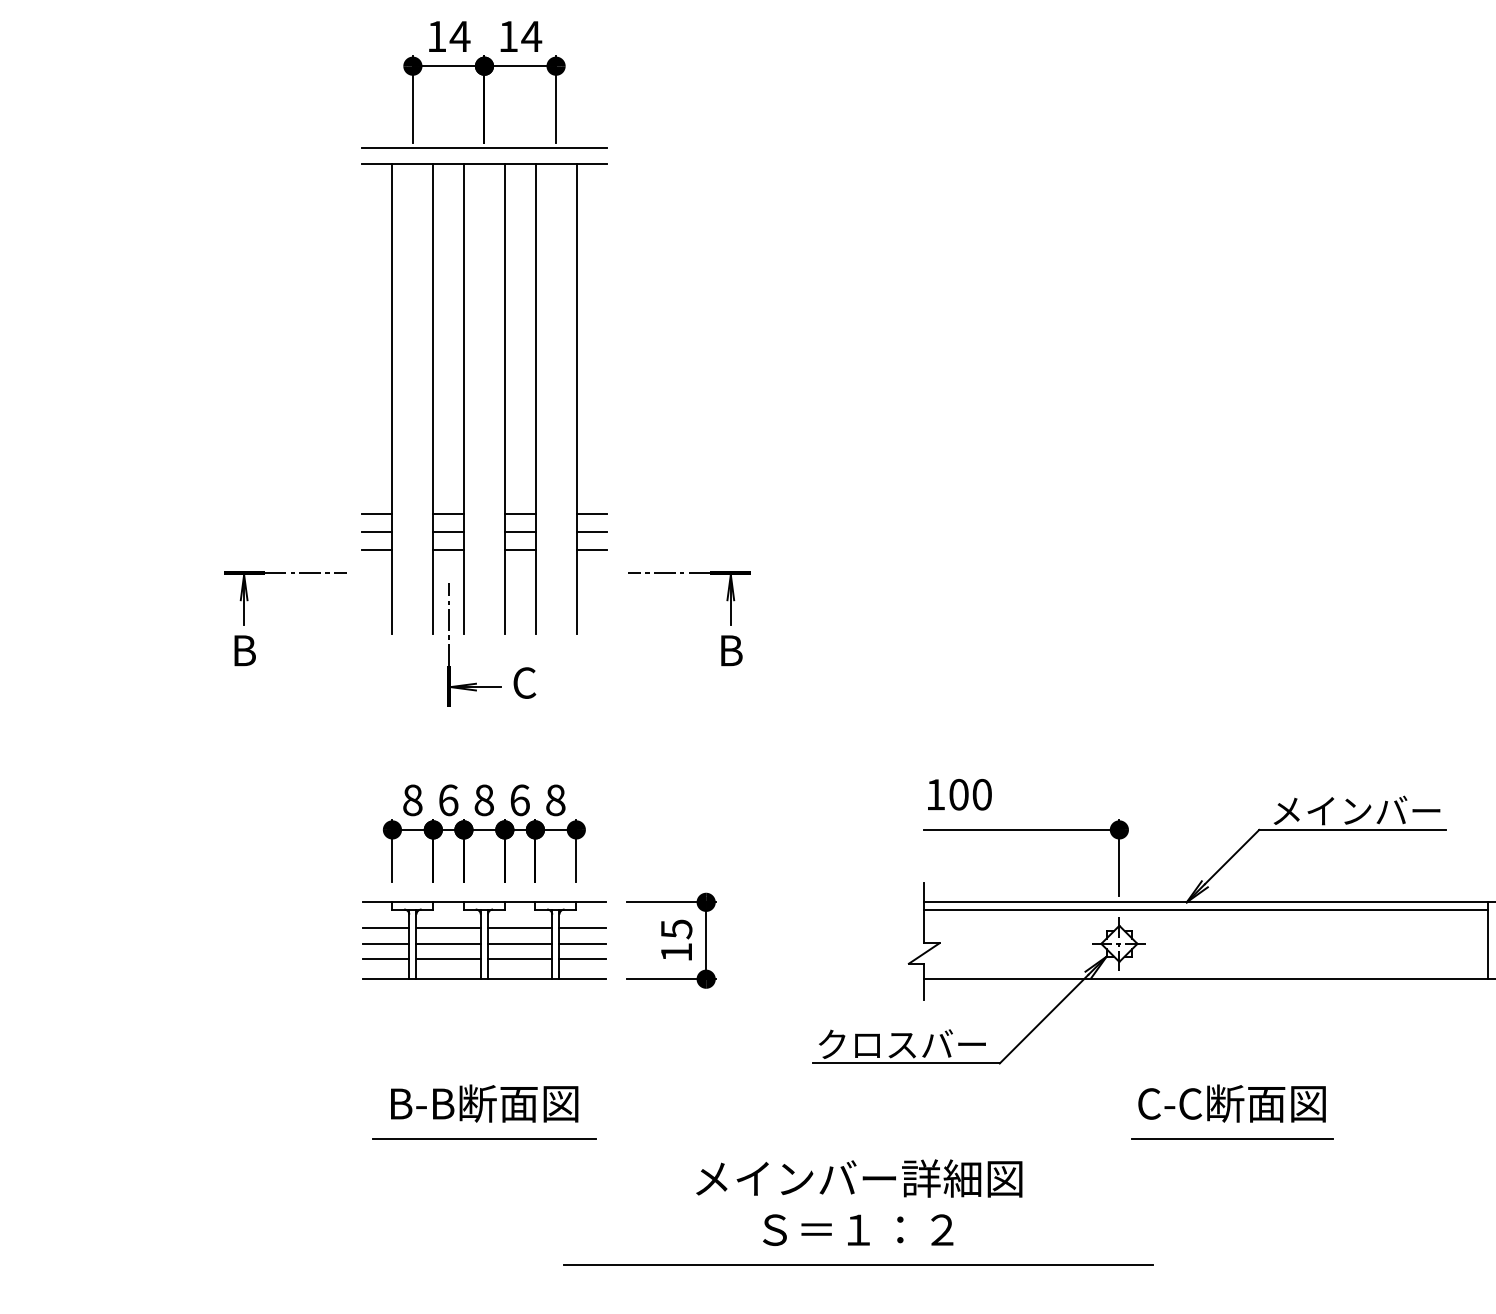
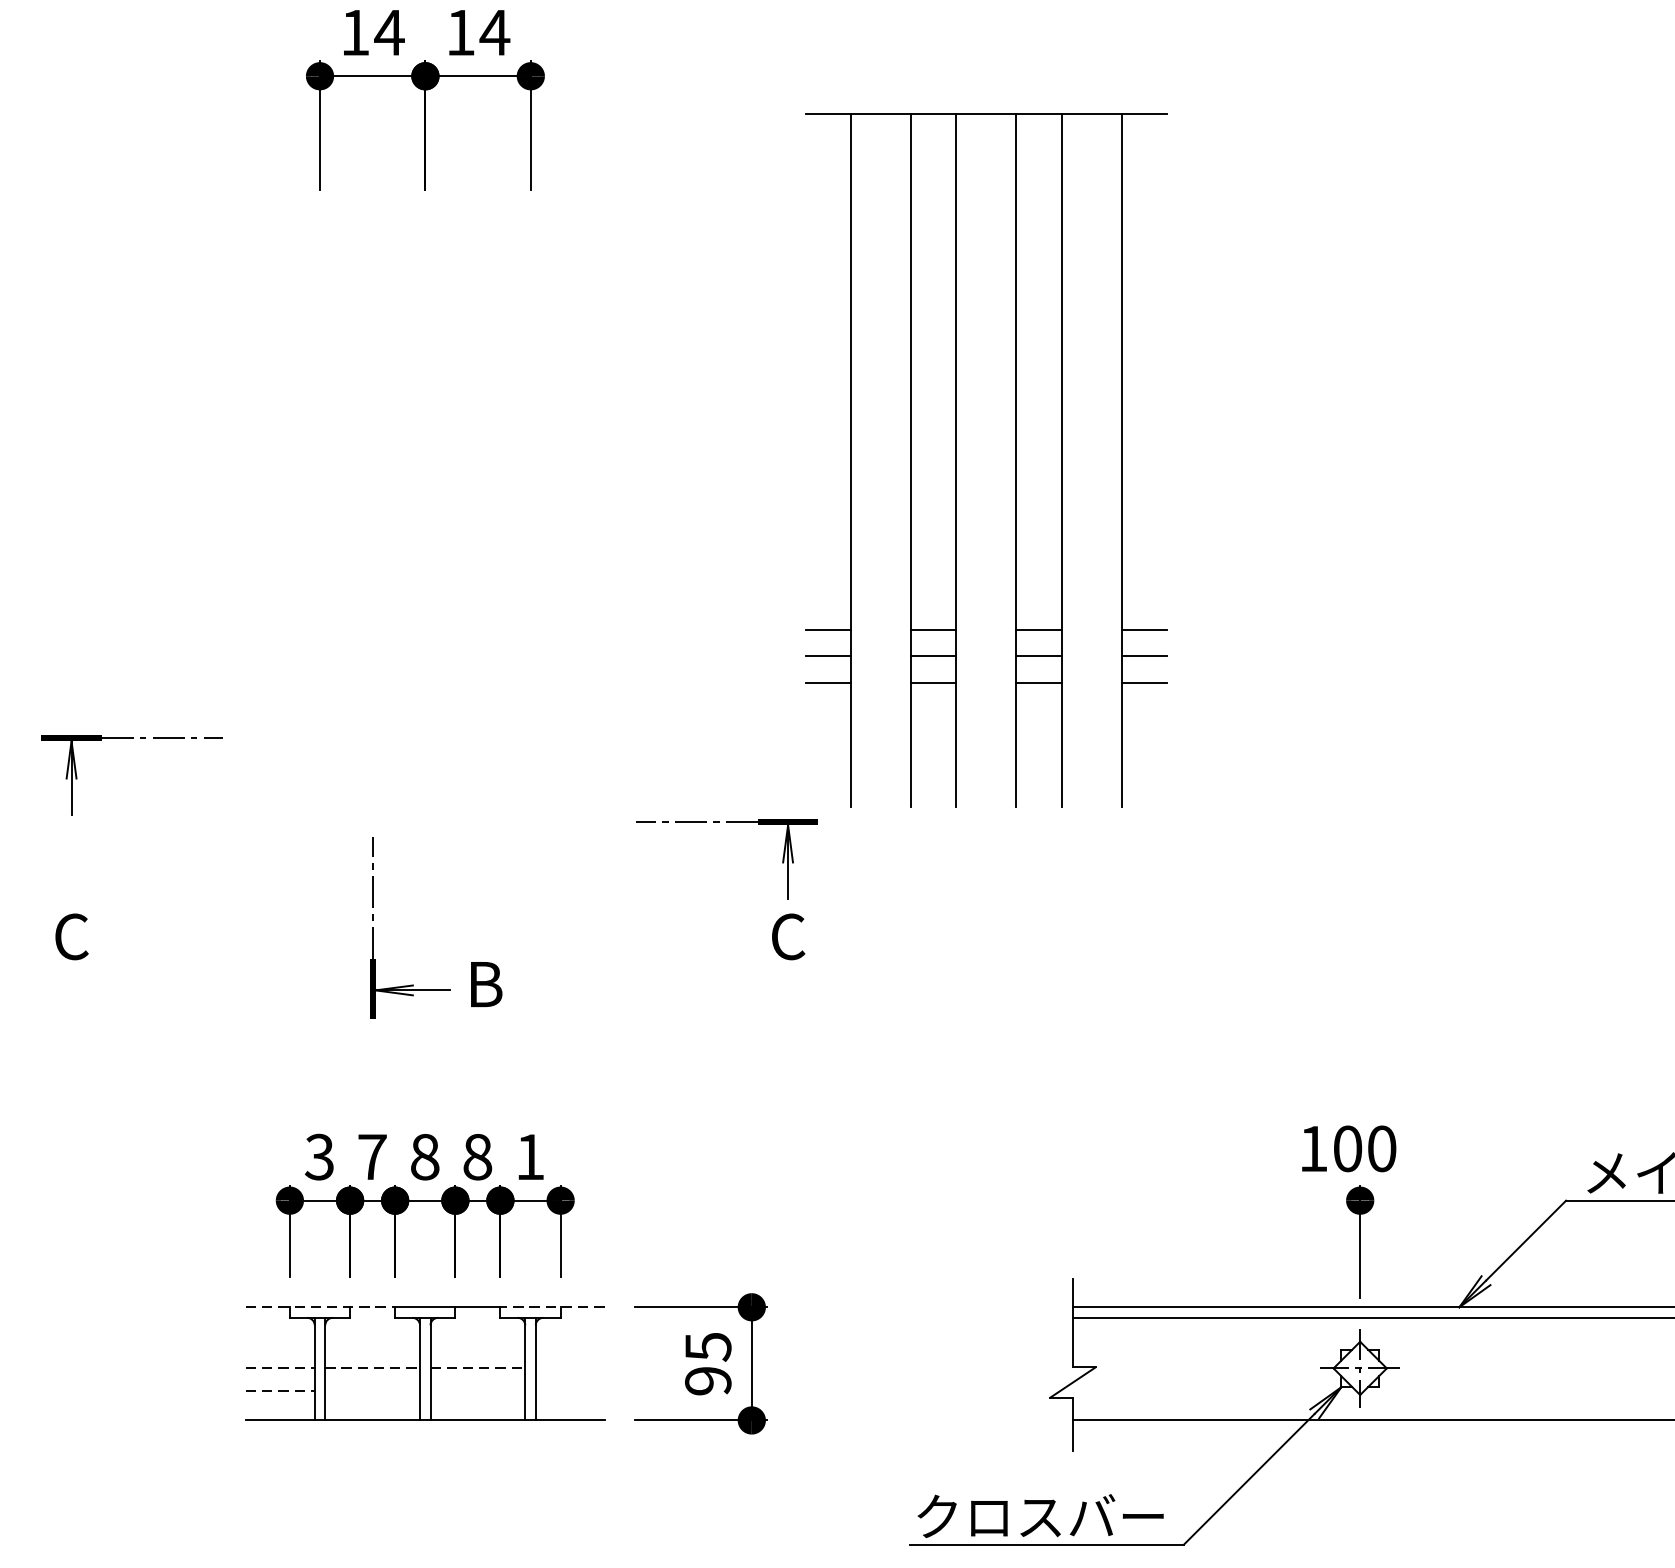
line: (484, 148) -> (425, 197), removed
part: (464, 398) -> (956, 459), moved
part: (285, 573) -> (132, 739), moved
text: (244, 650) -> (72, 936), B -> C
text: (731, 650) -> (789, 936), B -> C
text: (524, 682) -> (484, 983), C -> B
text: (959, 794) -> (1348, 1148), moved
text: (412, 800) -> (319, 1157), 8 -> 3
text: (448, 800) -> (372, 1157), 6 -> 7
text: (519, 800) -> (476, 1157), 6 -> 8
text: (555, 800) -> (529, 1157), 8 -> 1
line: (1021, 829) -> (1216, 1200), removed
line: (413, 902) -> (320, 1307), solid -> dashed
line: (570, 902) -> (552, 1307), solid -> dashed
line: (385, 928) -> (279, 1345), removed
line: (448, 928) -> (372, 1345), removed
line: (519, 928) -> (476, 1345), removed
line: (582, 928) -> (569, 1345), removed
line: (386, 943) -> (281, 1367), solid -> dashed
line: (449, 943) -> (373, 1367), solid -> dashed
line: (520, 943) -> (478, 1367), solid -> dashed
line: (582, 943) -> (569, 1367), removed
text: (676, 952) -> (708, 1381), 15 -> 95
line: (386, 959) -> (281, 1391), solid -> dashed
line: (448, 959) -> (372, 1391), removed
line: (519, 959) -> (476, 1391), removed
line: (582, 959) -> (569, 1391), removed

